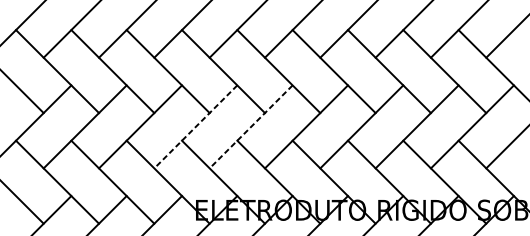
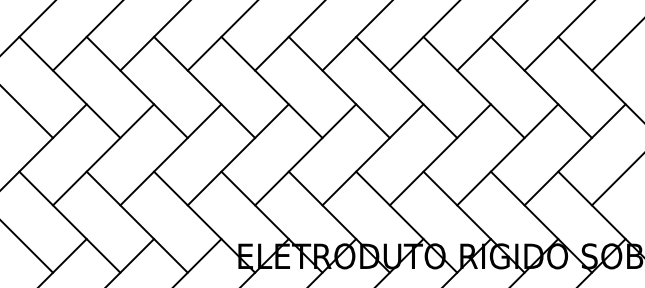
line: (195, 127) -> (237, 155), dashed -> solid
line: (251, 127) -> (305, 155), dashed -> solid

